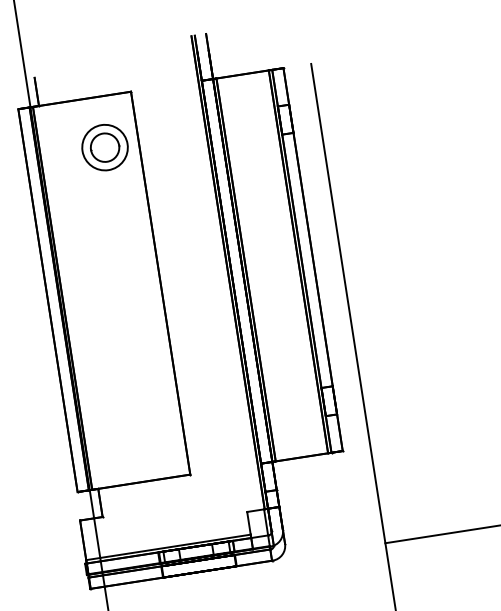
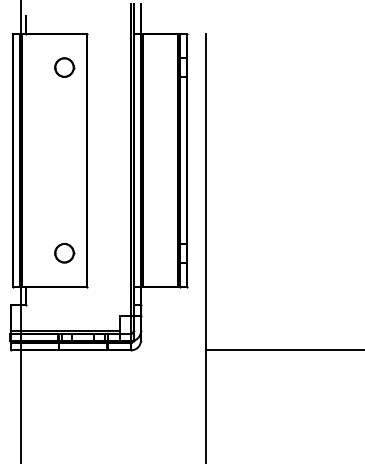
circle: (105, 147) -> (64, 67), size x0.62
part: (148, 429) -> (64, 253), added

